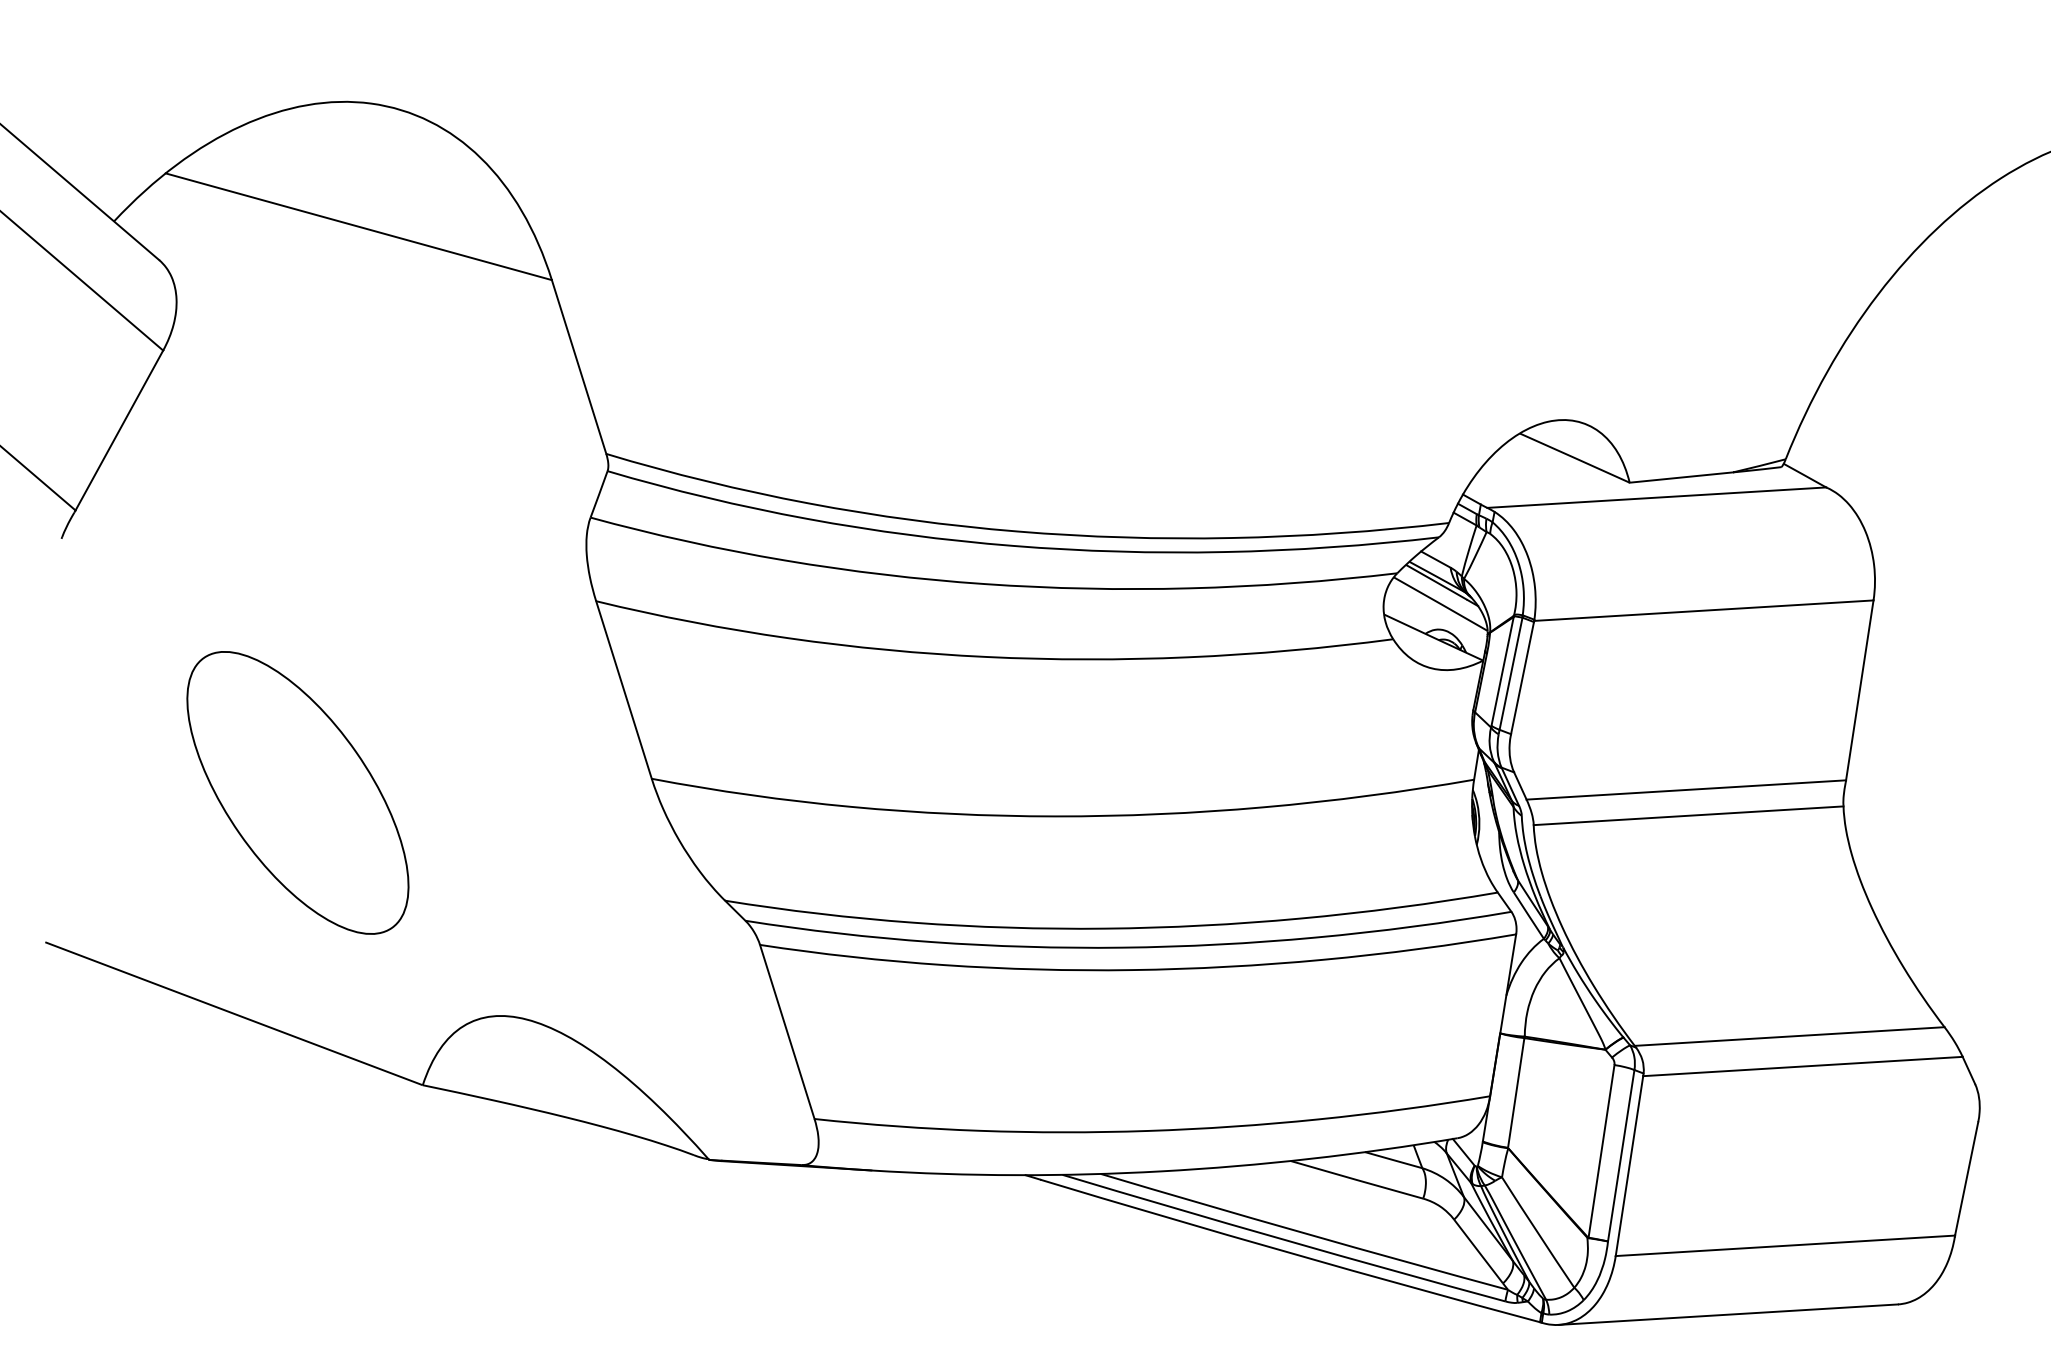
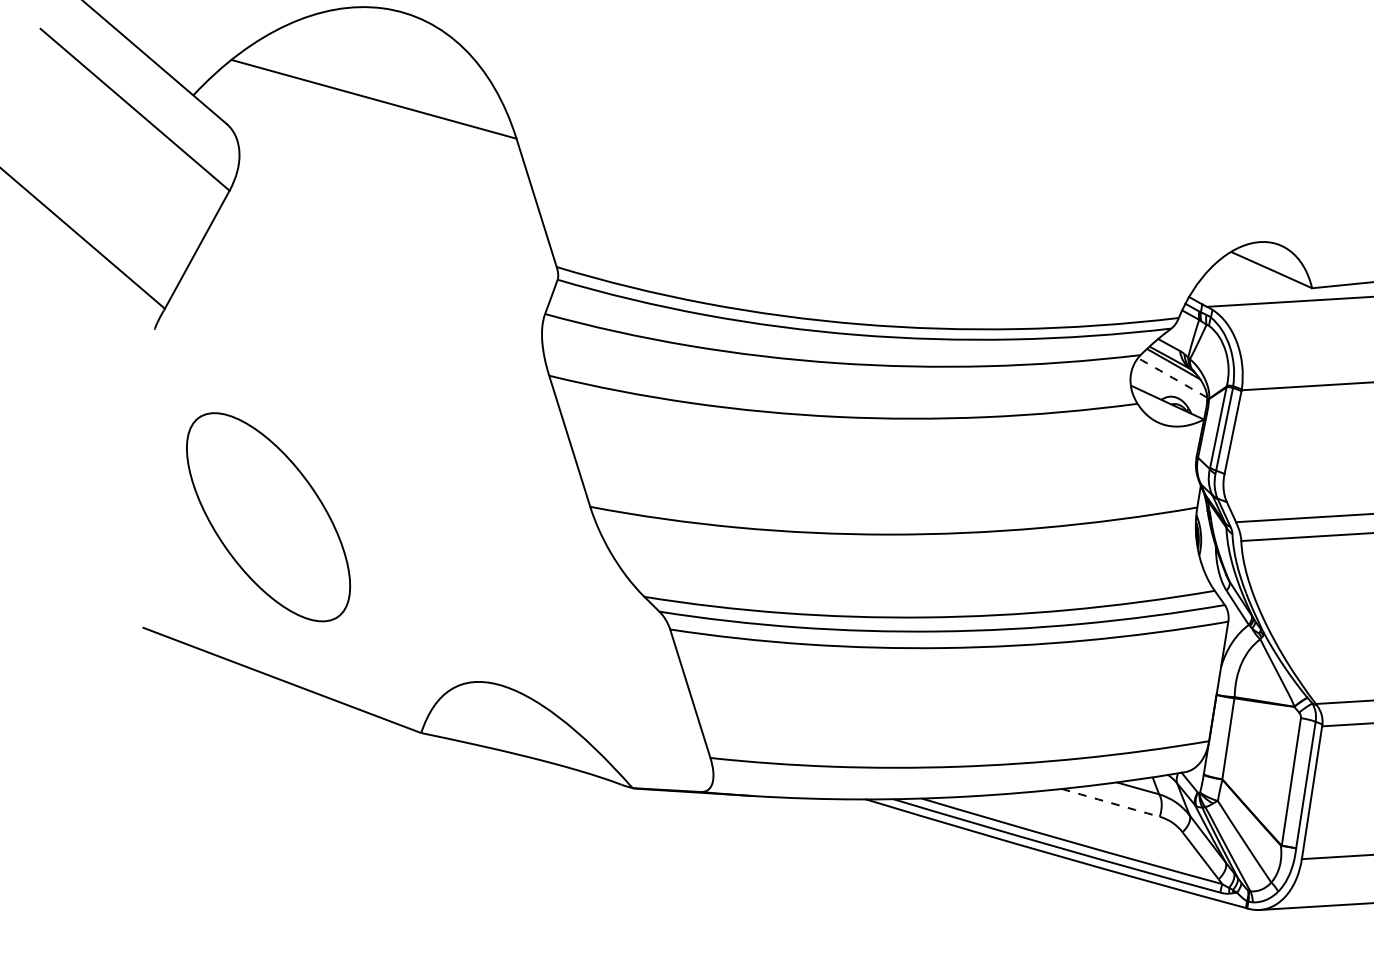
arc: (1440, 604) -> (1172, 378), solid -> dashed
part: (297, 792) -> (268, 516), moved
arc: (1356, 1179) -> (1110, 802), solid -> dashed

